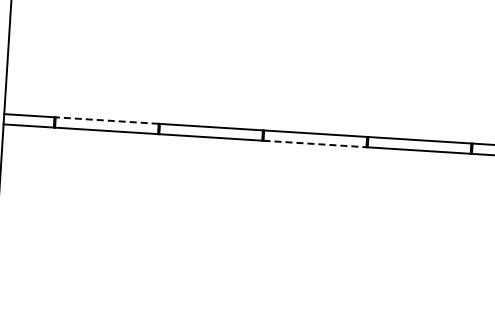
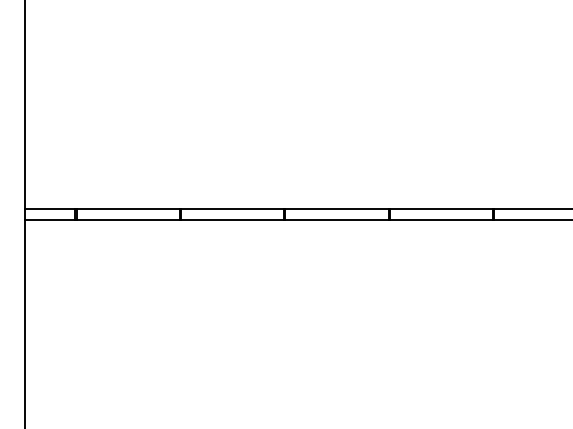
line: (107, 120) -> (128, 209), dashed -> solid
line: (314, 143) -> (336, 219), dashed -> solid

